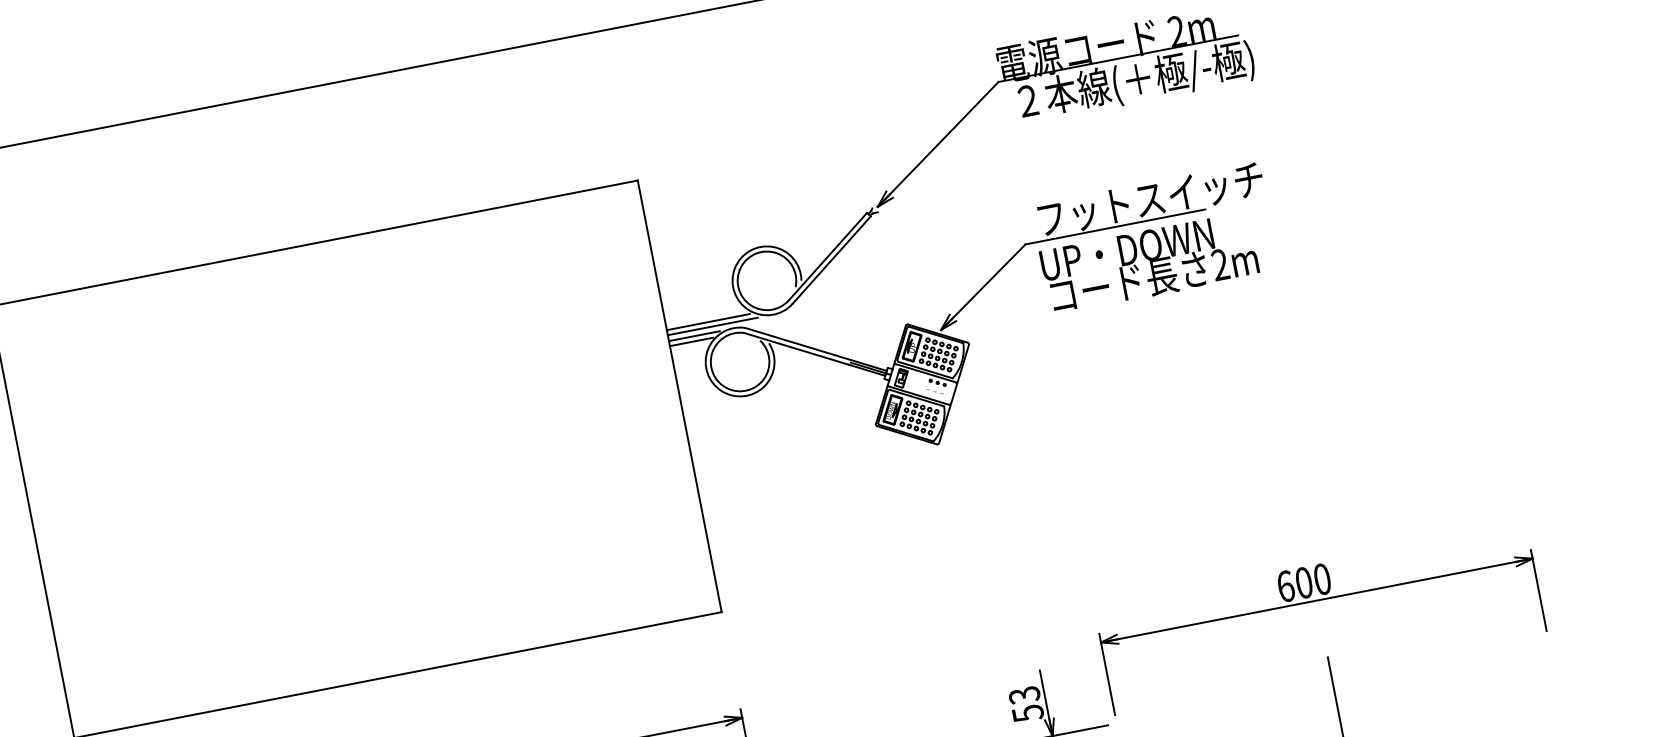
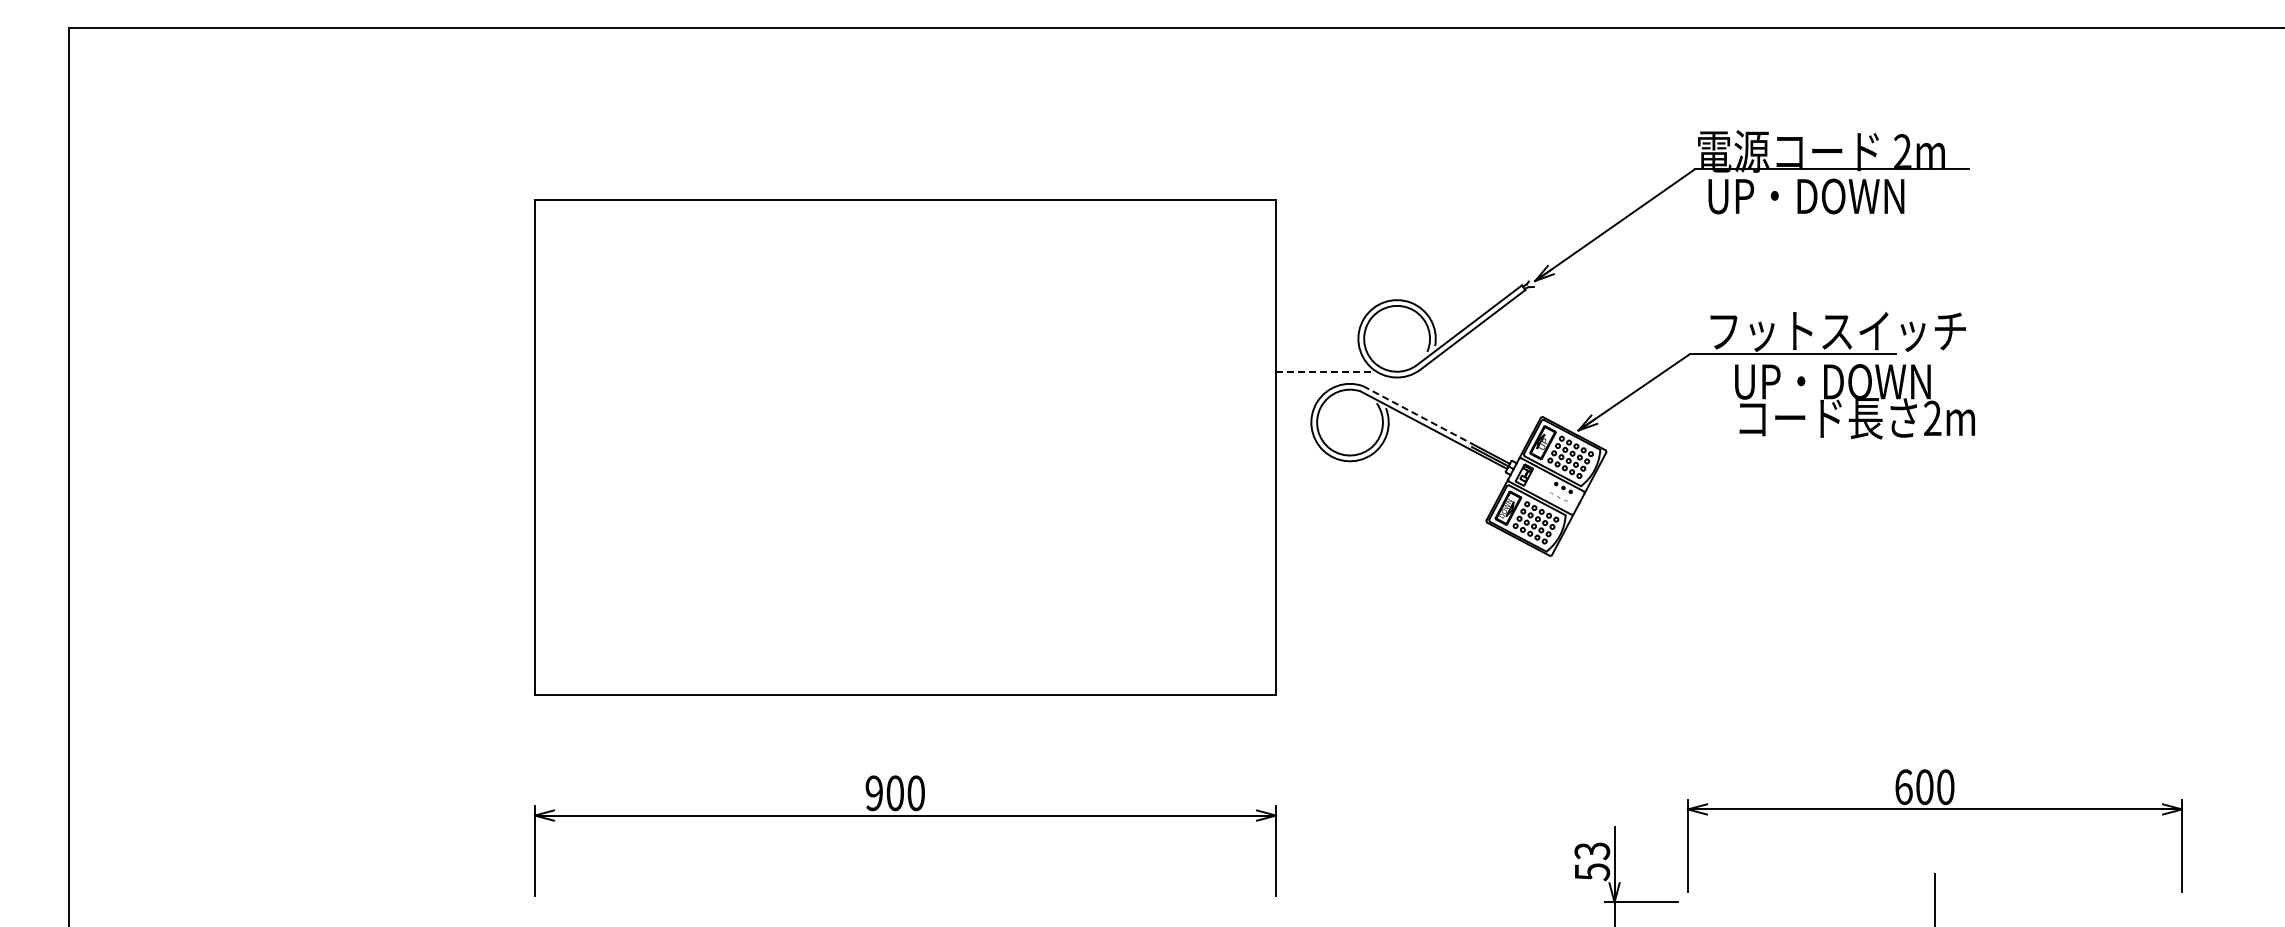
text: (1134, 82) -> (1844, 198), ２本線(＋極/-極) -> UP・DOWN
text: (1149, 263) -> (1854, 401), moved
line: (708, 321) -> (1323, 371), solid -> dashed
line: (712, 326) -> (1327, 377), removed
line: (694, 336) -> (1305, 384), removed
line: (691, 342) -> (1300, 390), removed
line: (797, 344) -> (1417, 415), solid -> dashed

